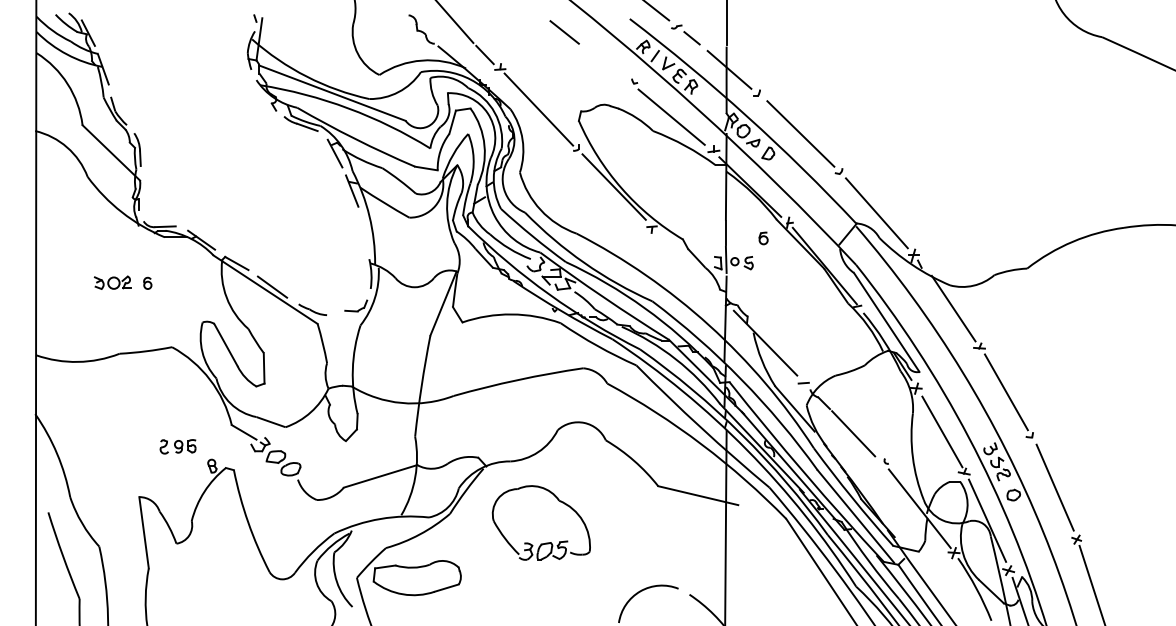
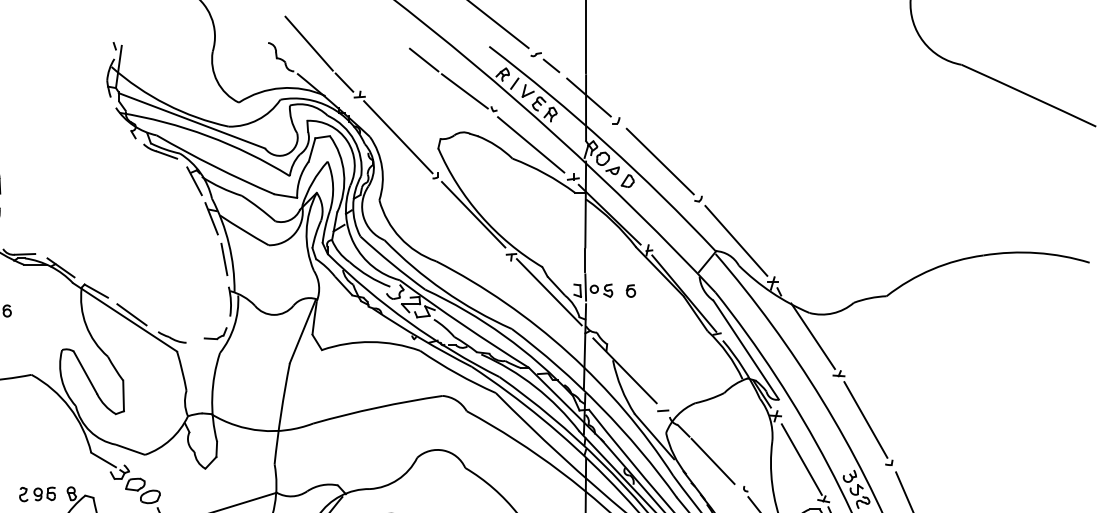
line: (605, 63) -> (464, 91), added
line: (364, 231) -> (223, 259), added
part: (763, 238) -> (630, 291), moved
line: (689, 264) -> (548, 292), added
part: (177, 446) -> (36, 494), moved

